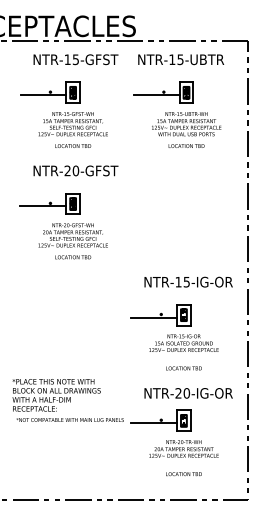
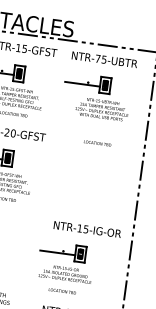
text: (172, 59) -> (98, 58), NTR-15-UBTR -> NTR-75-UBTR
text: (186, 145) -> (97, 142), moved
text: (183, 342) -> (65, 273), moved
text: (183, 368) -> (62, 291), moved

